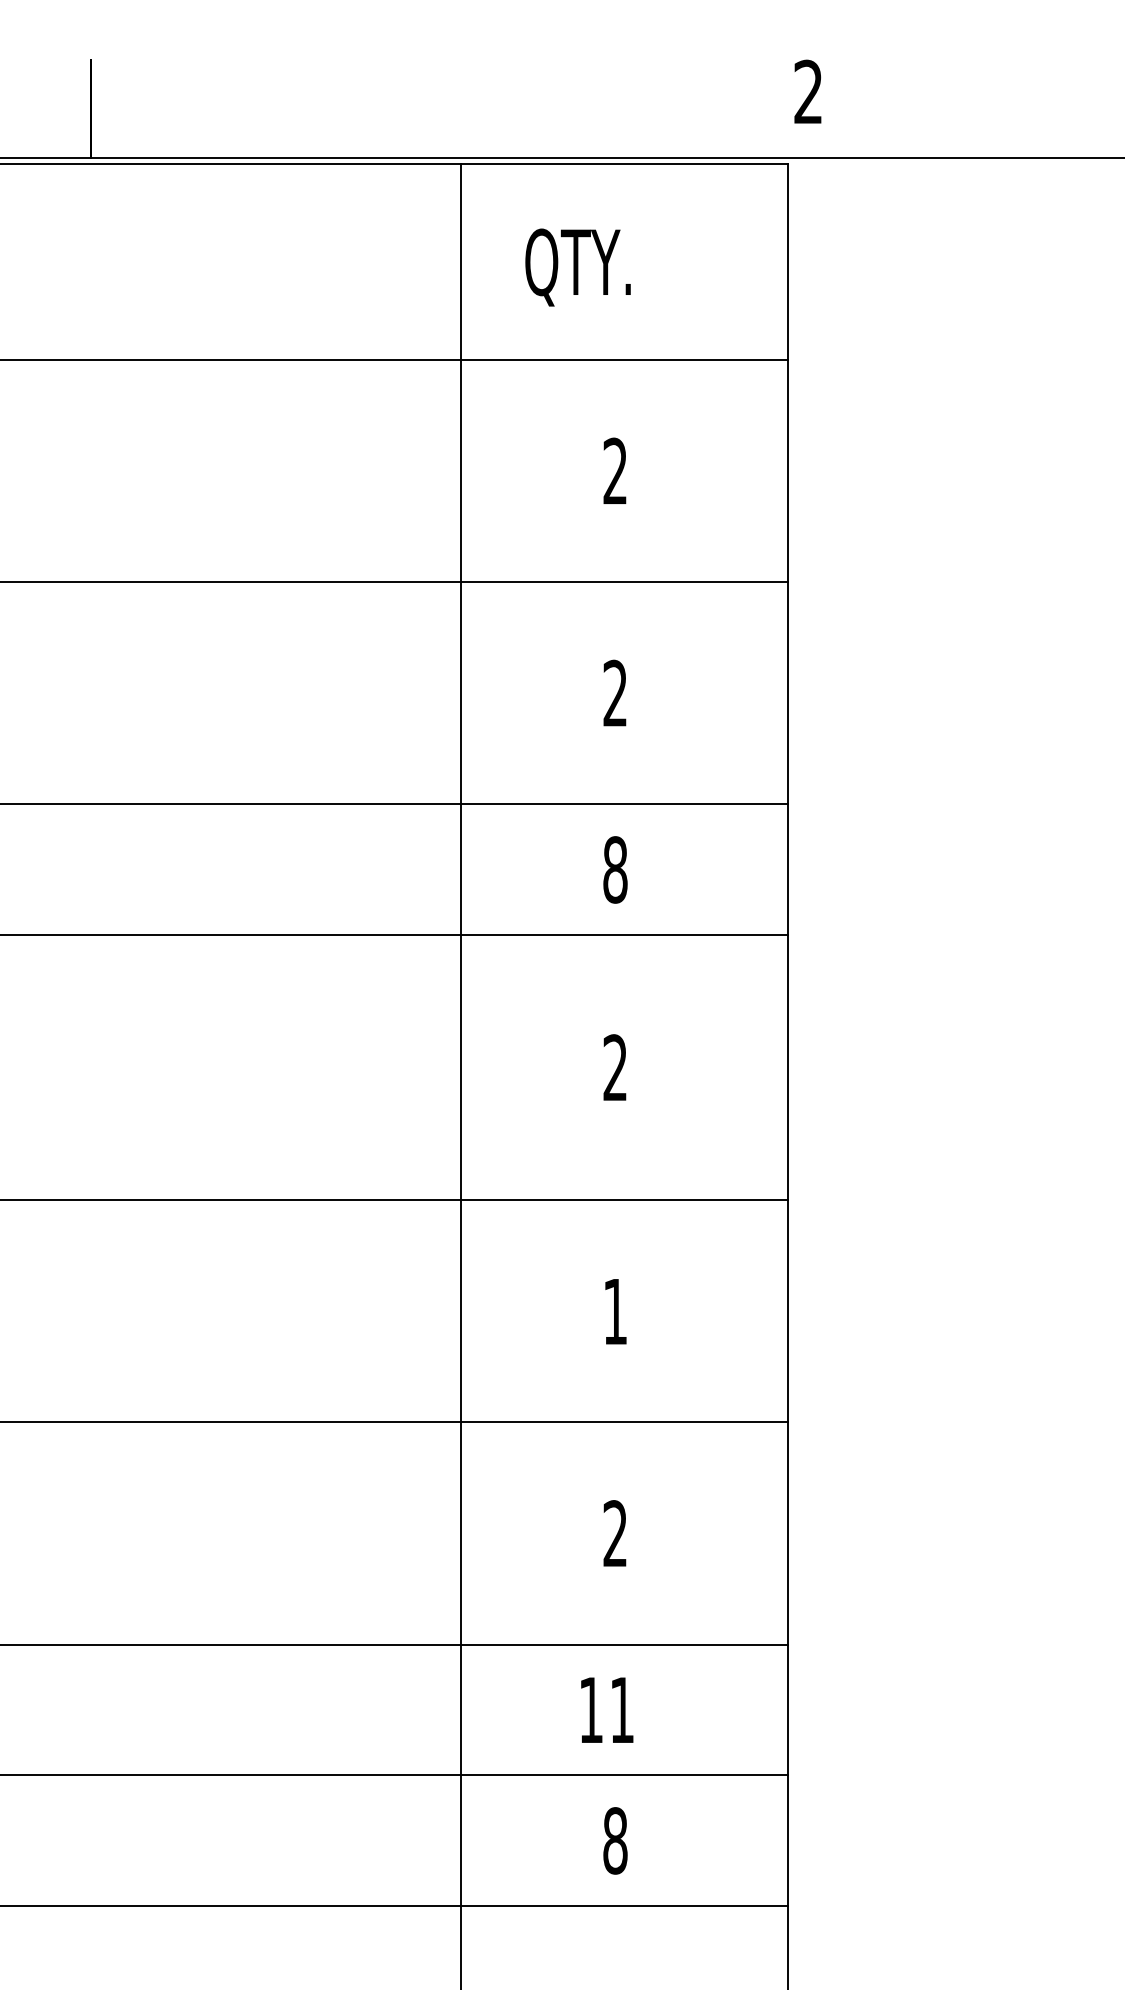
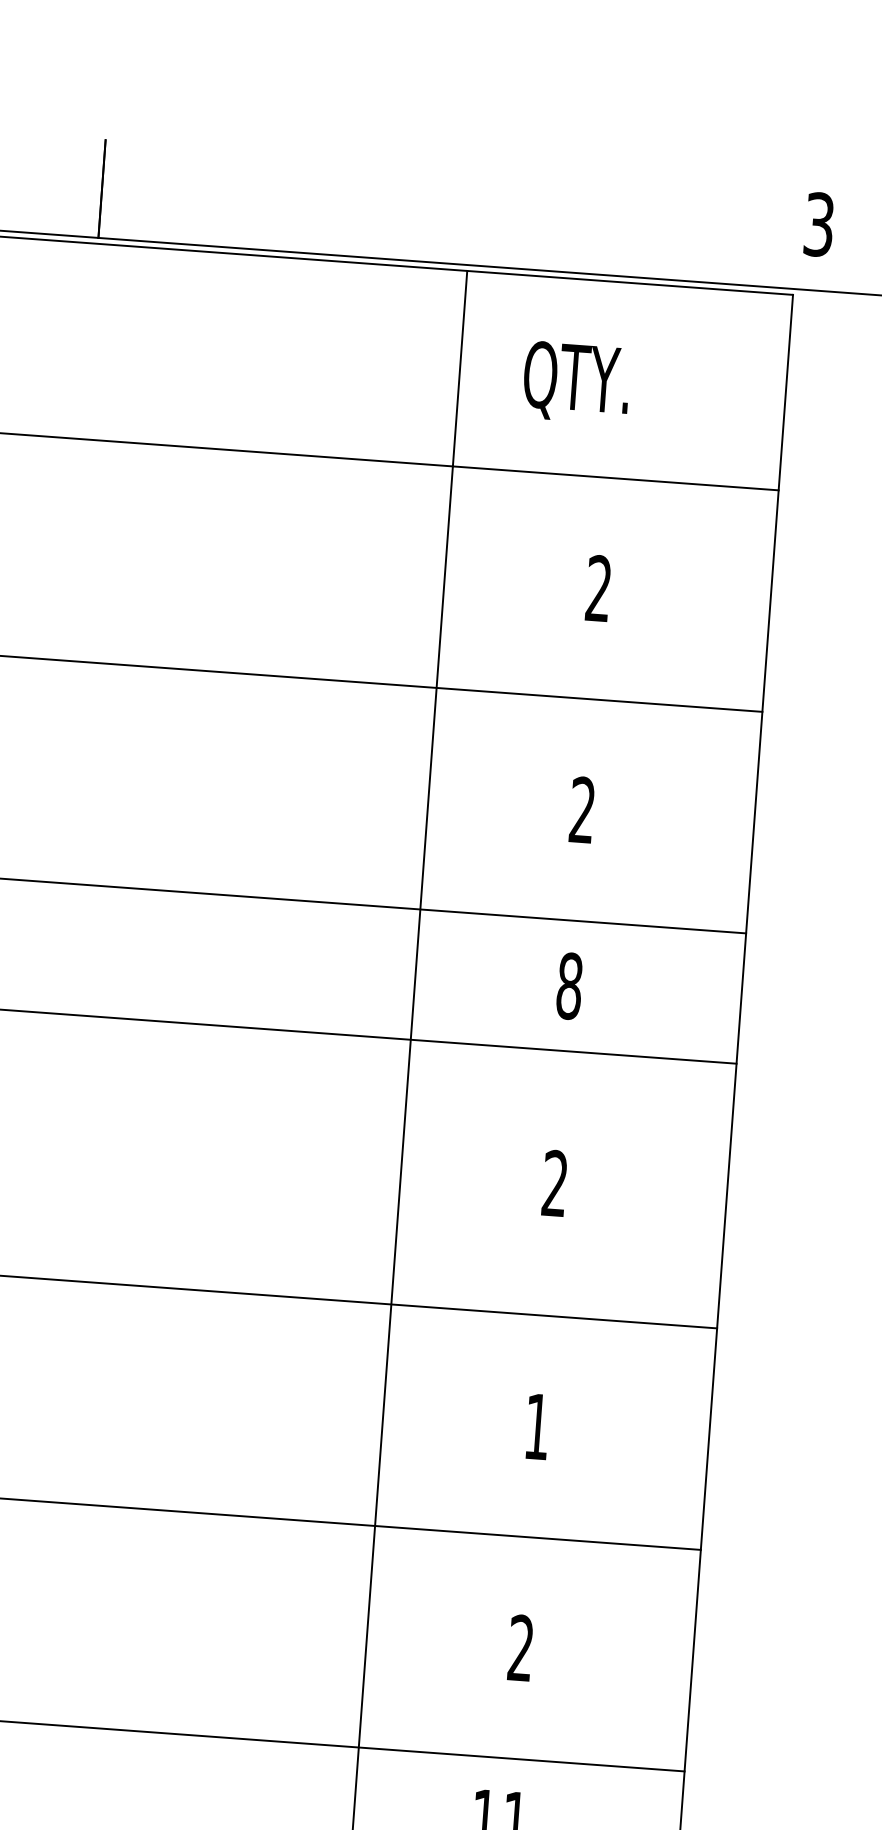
text: (808, 91) -> (819, 224), 2 -> 3

